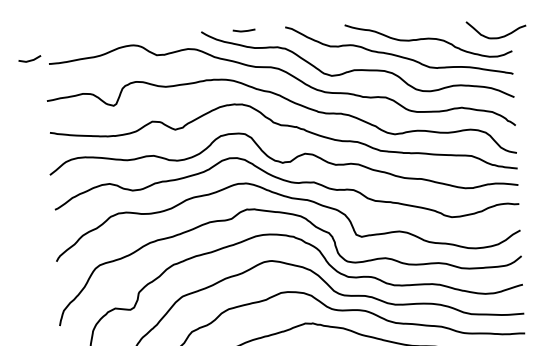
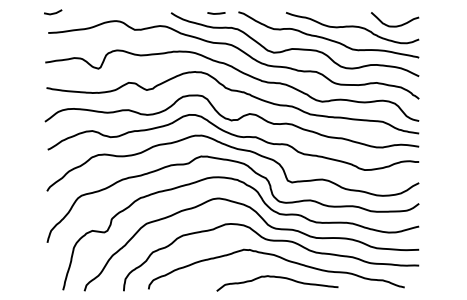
line: (244, 30) -> (216, 13), moved
curve: (497, 36) -> (395, 25), moved
line: (30, 59) -> (53, 12), moved

